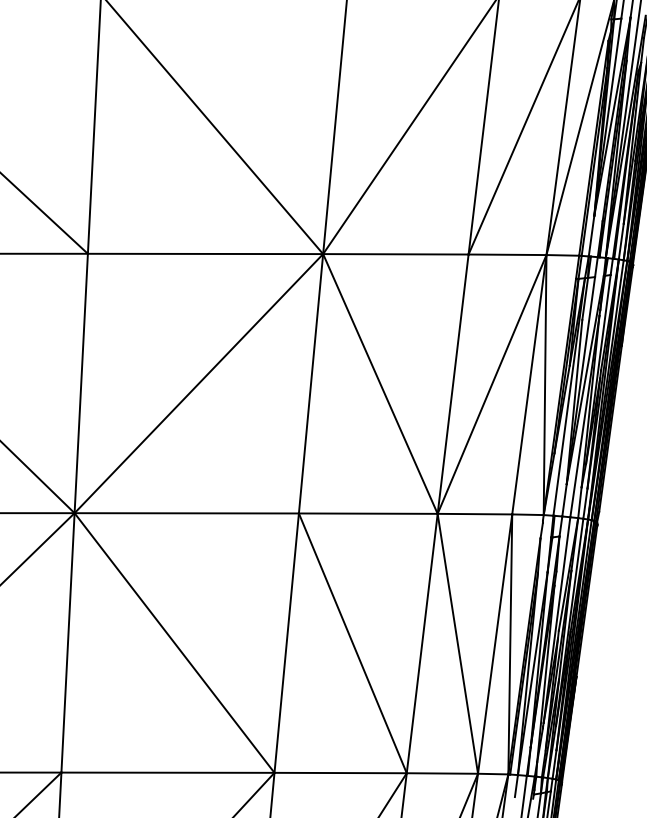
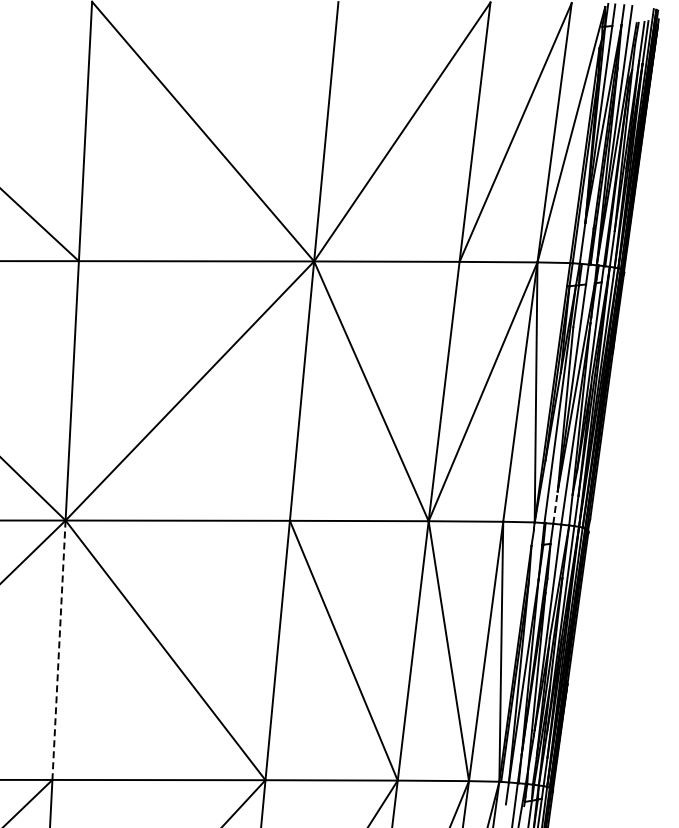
line: (564, 500) -> (555, 507), solid -> dashed
line: (68, 643) -> (59, 650), solid -> dashed

